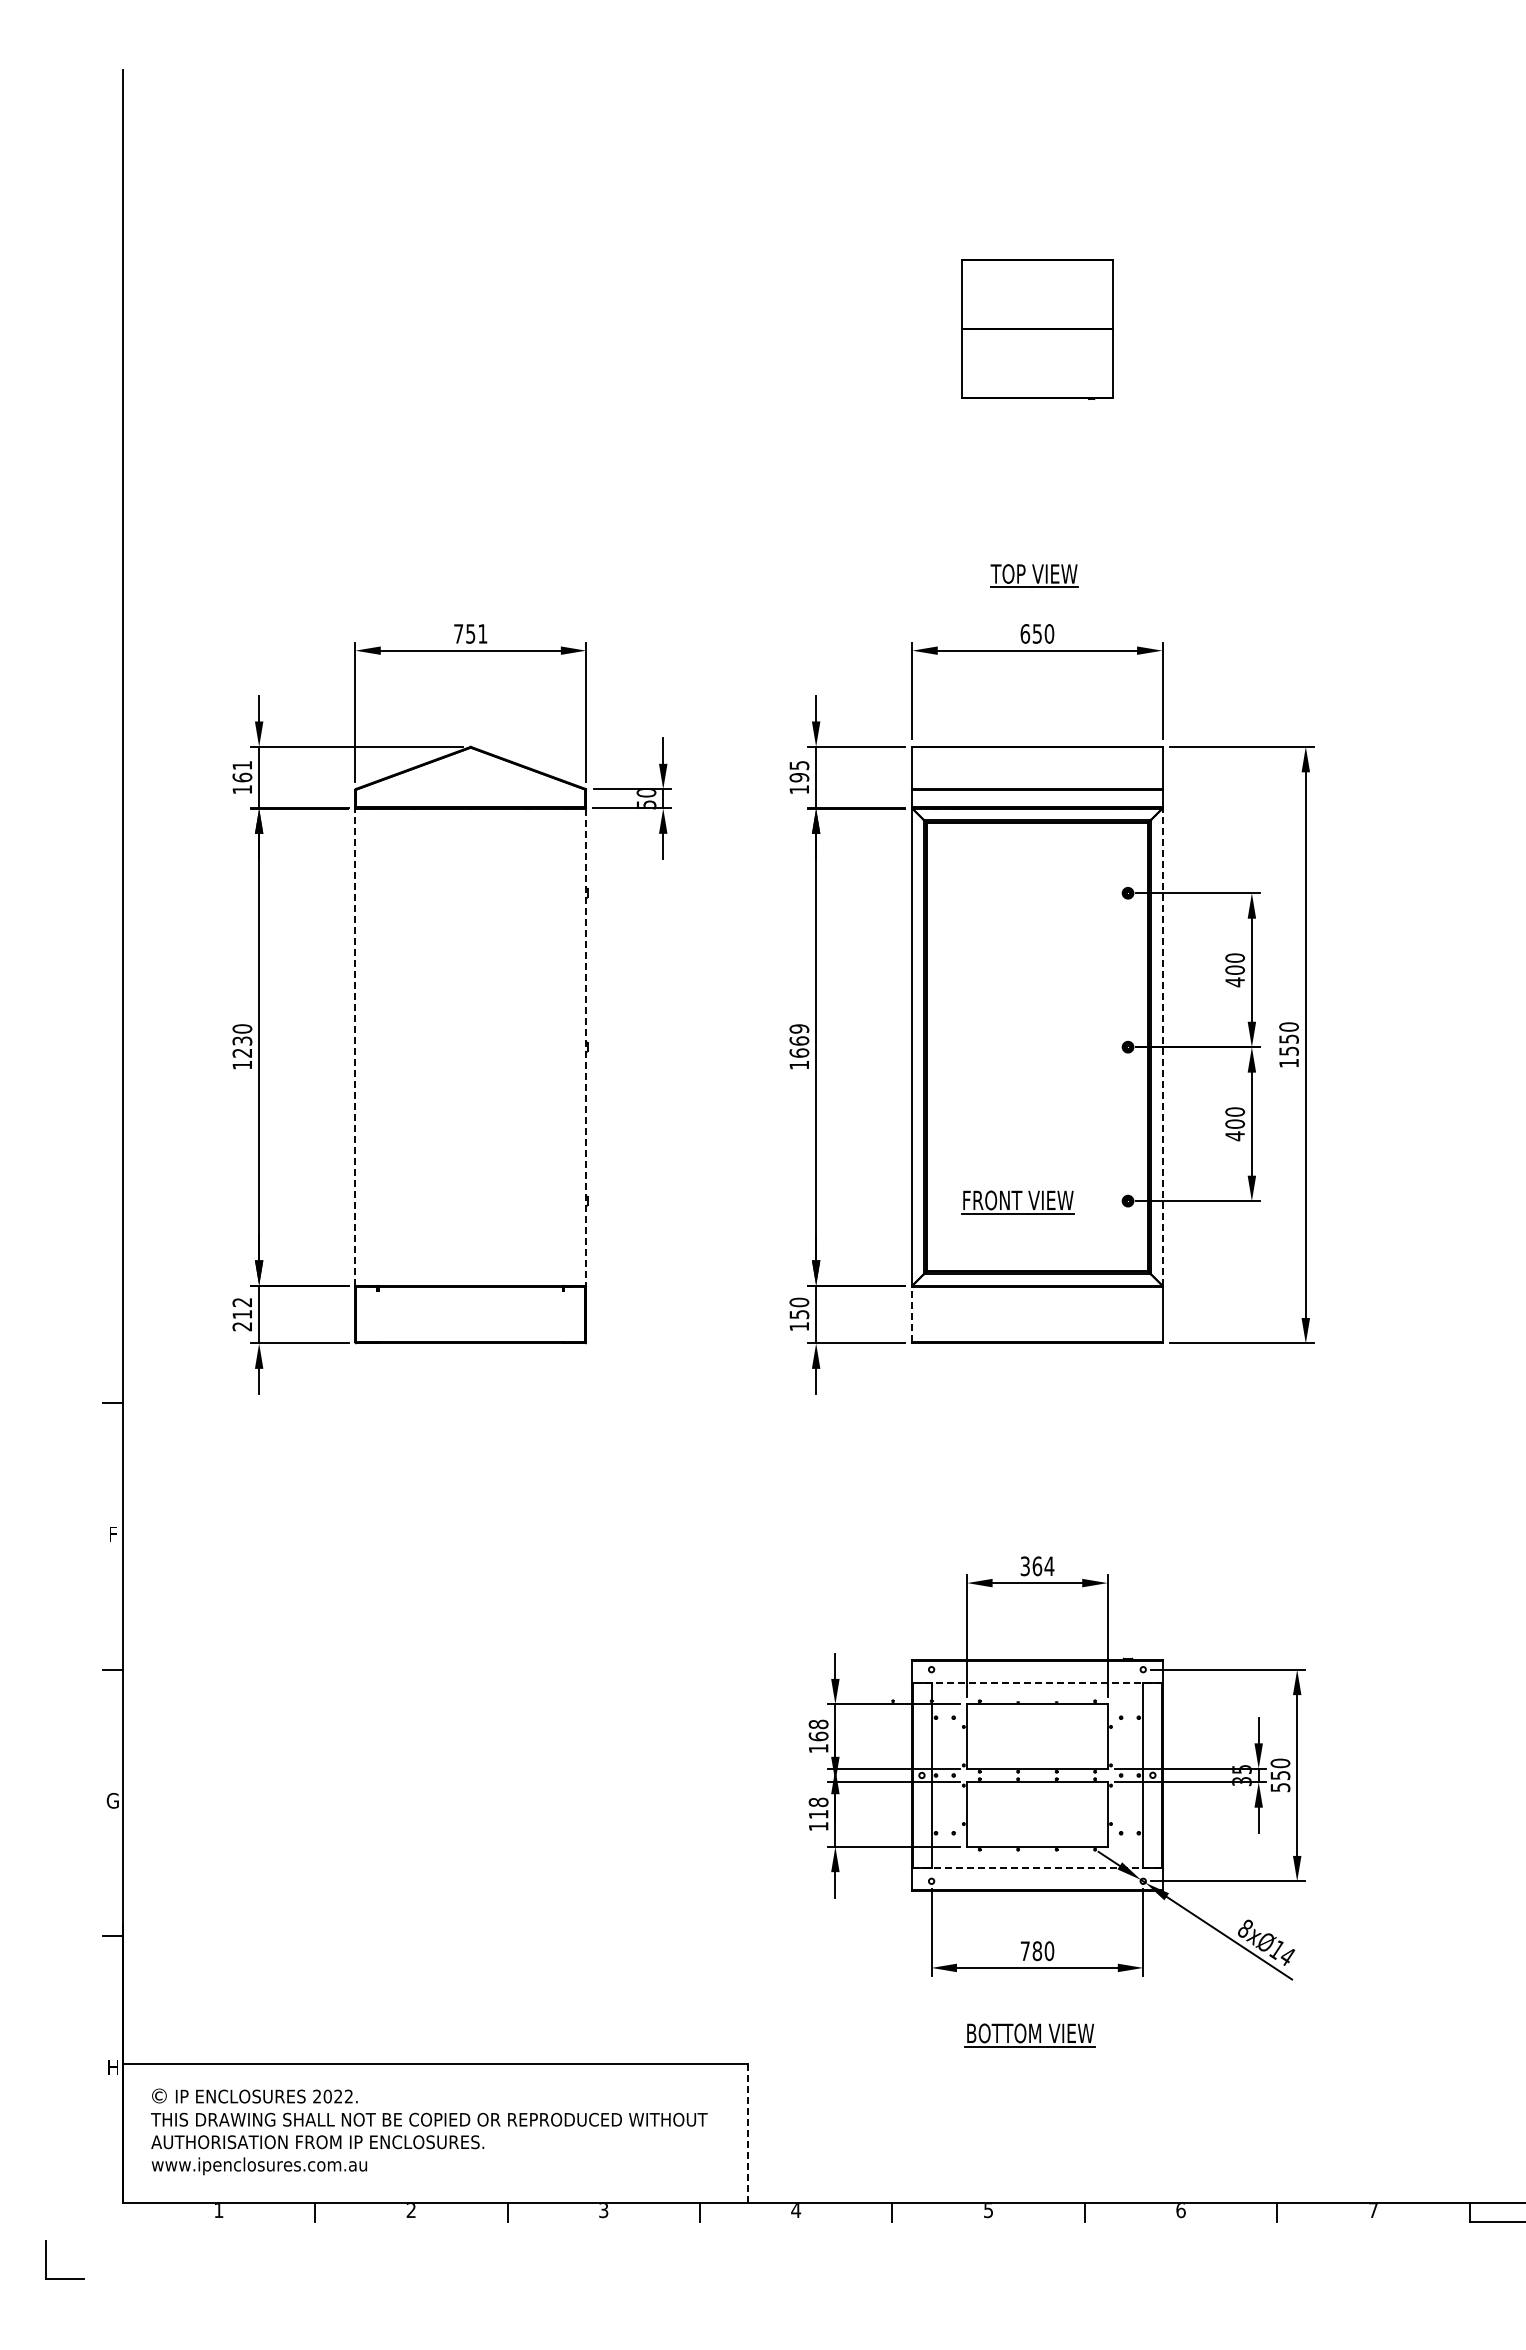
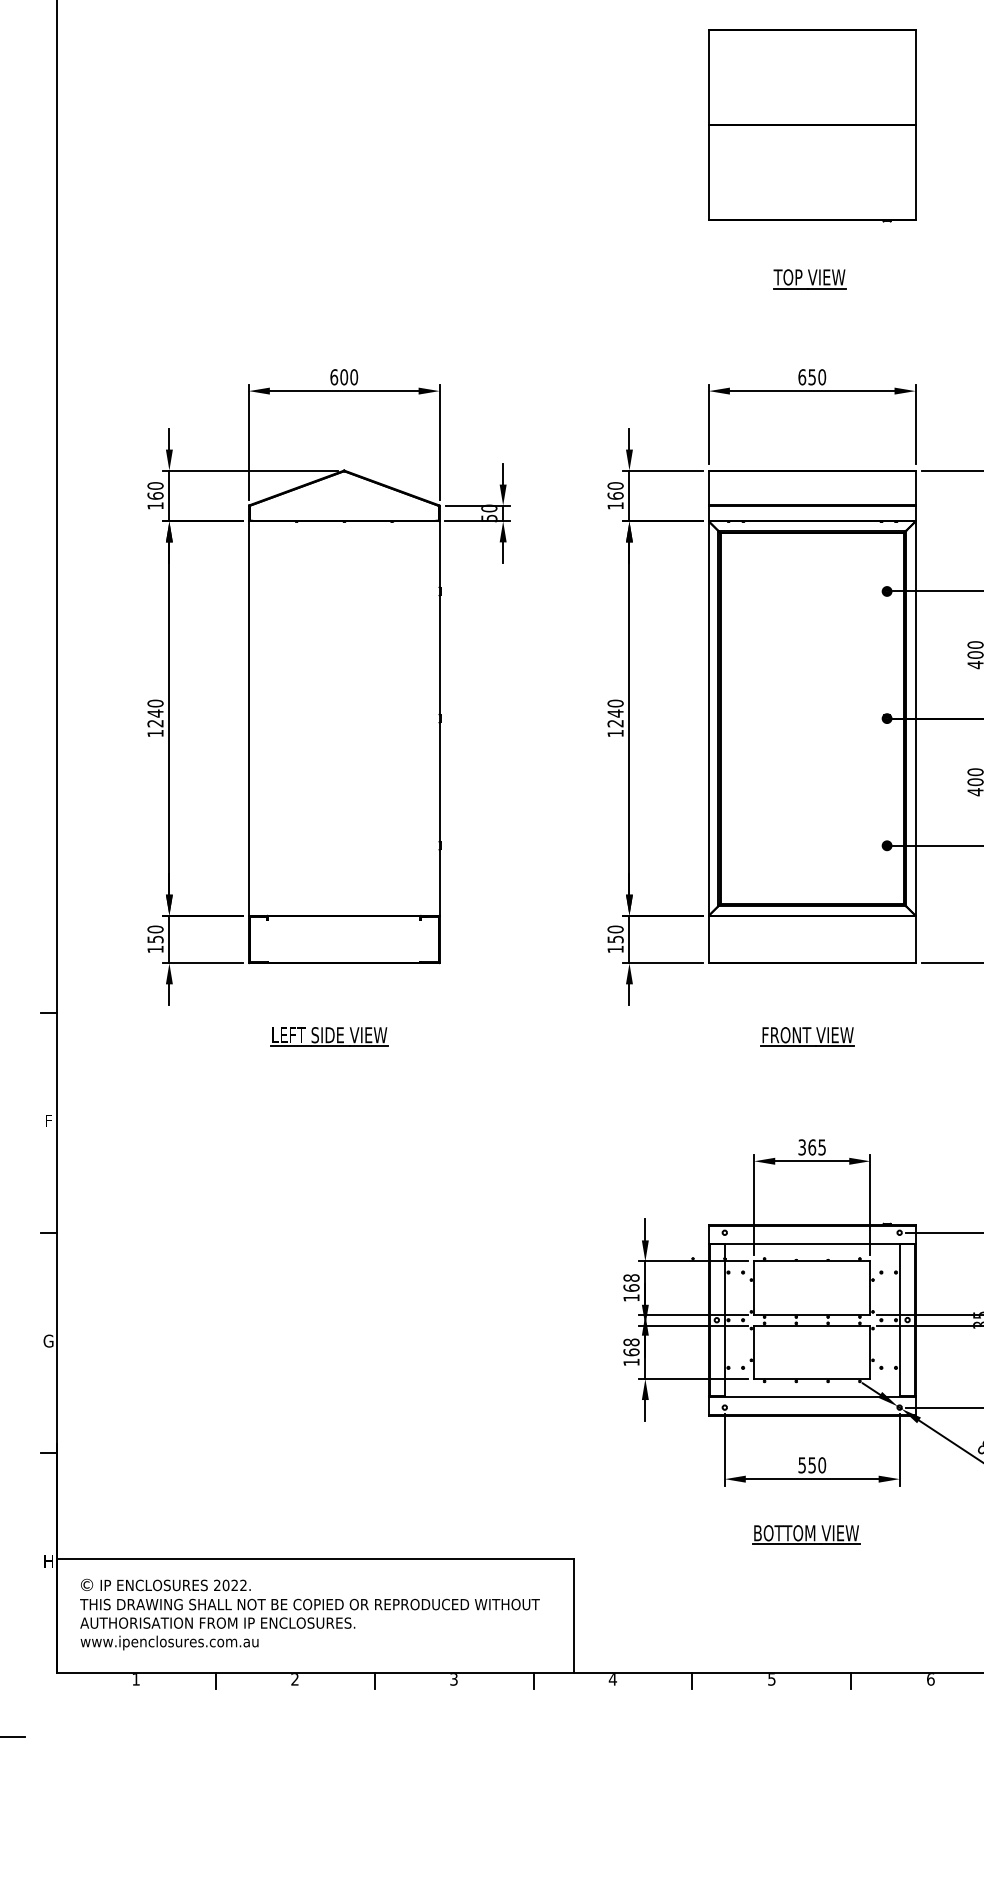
part: (1037, 329) -> (812, 125), size x1.67
part: (1034, 575) -> (809, 278), moved
text: (470, 633) -> (343, 376), 751 -> 600
text: (242, 765) -> (155, 485), 161 -> 160
text: (799, 771) -> (615, 490), 195 -> 160
text: (799, 1040) -> (615, 713), 1669 -> 1240
text: (242, 1041) -> (155, 713), 1230 -> 1240
line: (355, 1047) -> (248, 718), dashed -> solid
line: (586, 1047) -> (439, 718), dashed -> solid
line: (1162, 1047) -> (915, 718), dashed -> solid
part: (1017, 1202) -> (807, 1036), moved
text: (242, 1314) -> (155, 939), 212 -> 150
line: (912, 1314) -> (709, 939), dashed -> solid
part: (452, 1432) -> (329, 1036), added
text: (1049, 1566) -> (822, 1147), 364 -> 365
line: (1036, 1683) -> (811, 1244), dashed -> solid
text: (818, 1814) -> (631, 1352), 118 -> 168
line: (1037, 1867) -> (812, 1396), dashed -> solid
text: (1031, 1951) -> (807, 1465), 780 -> 550
line: (748, 2132) -> (573, 1615), dashed -> solid

